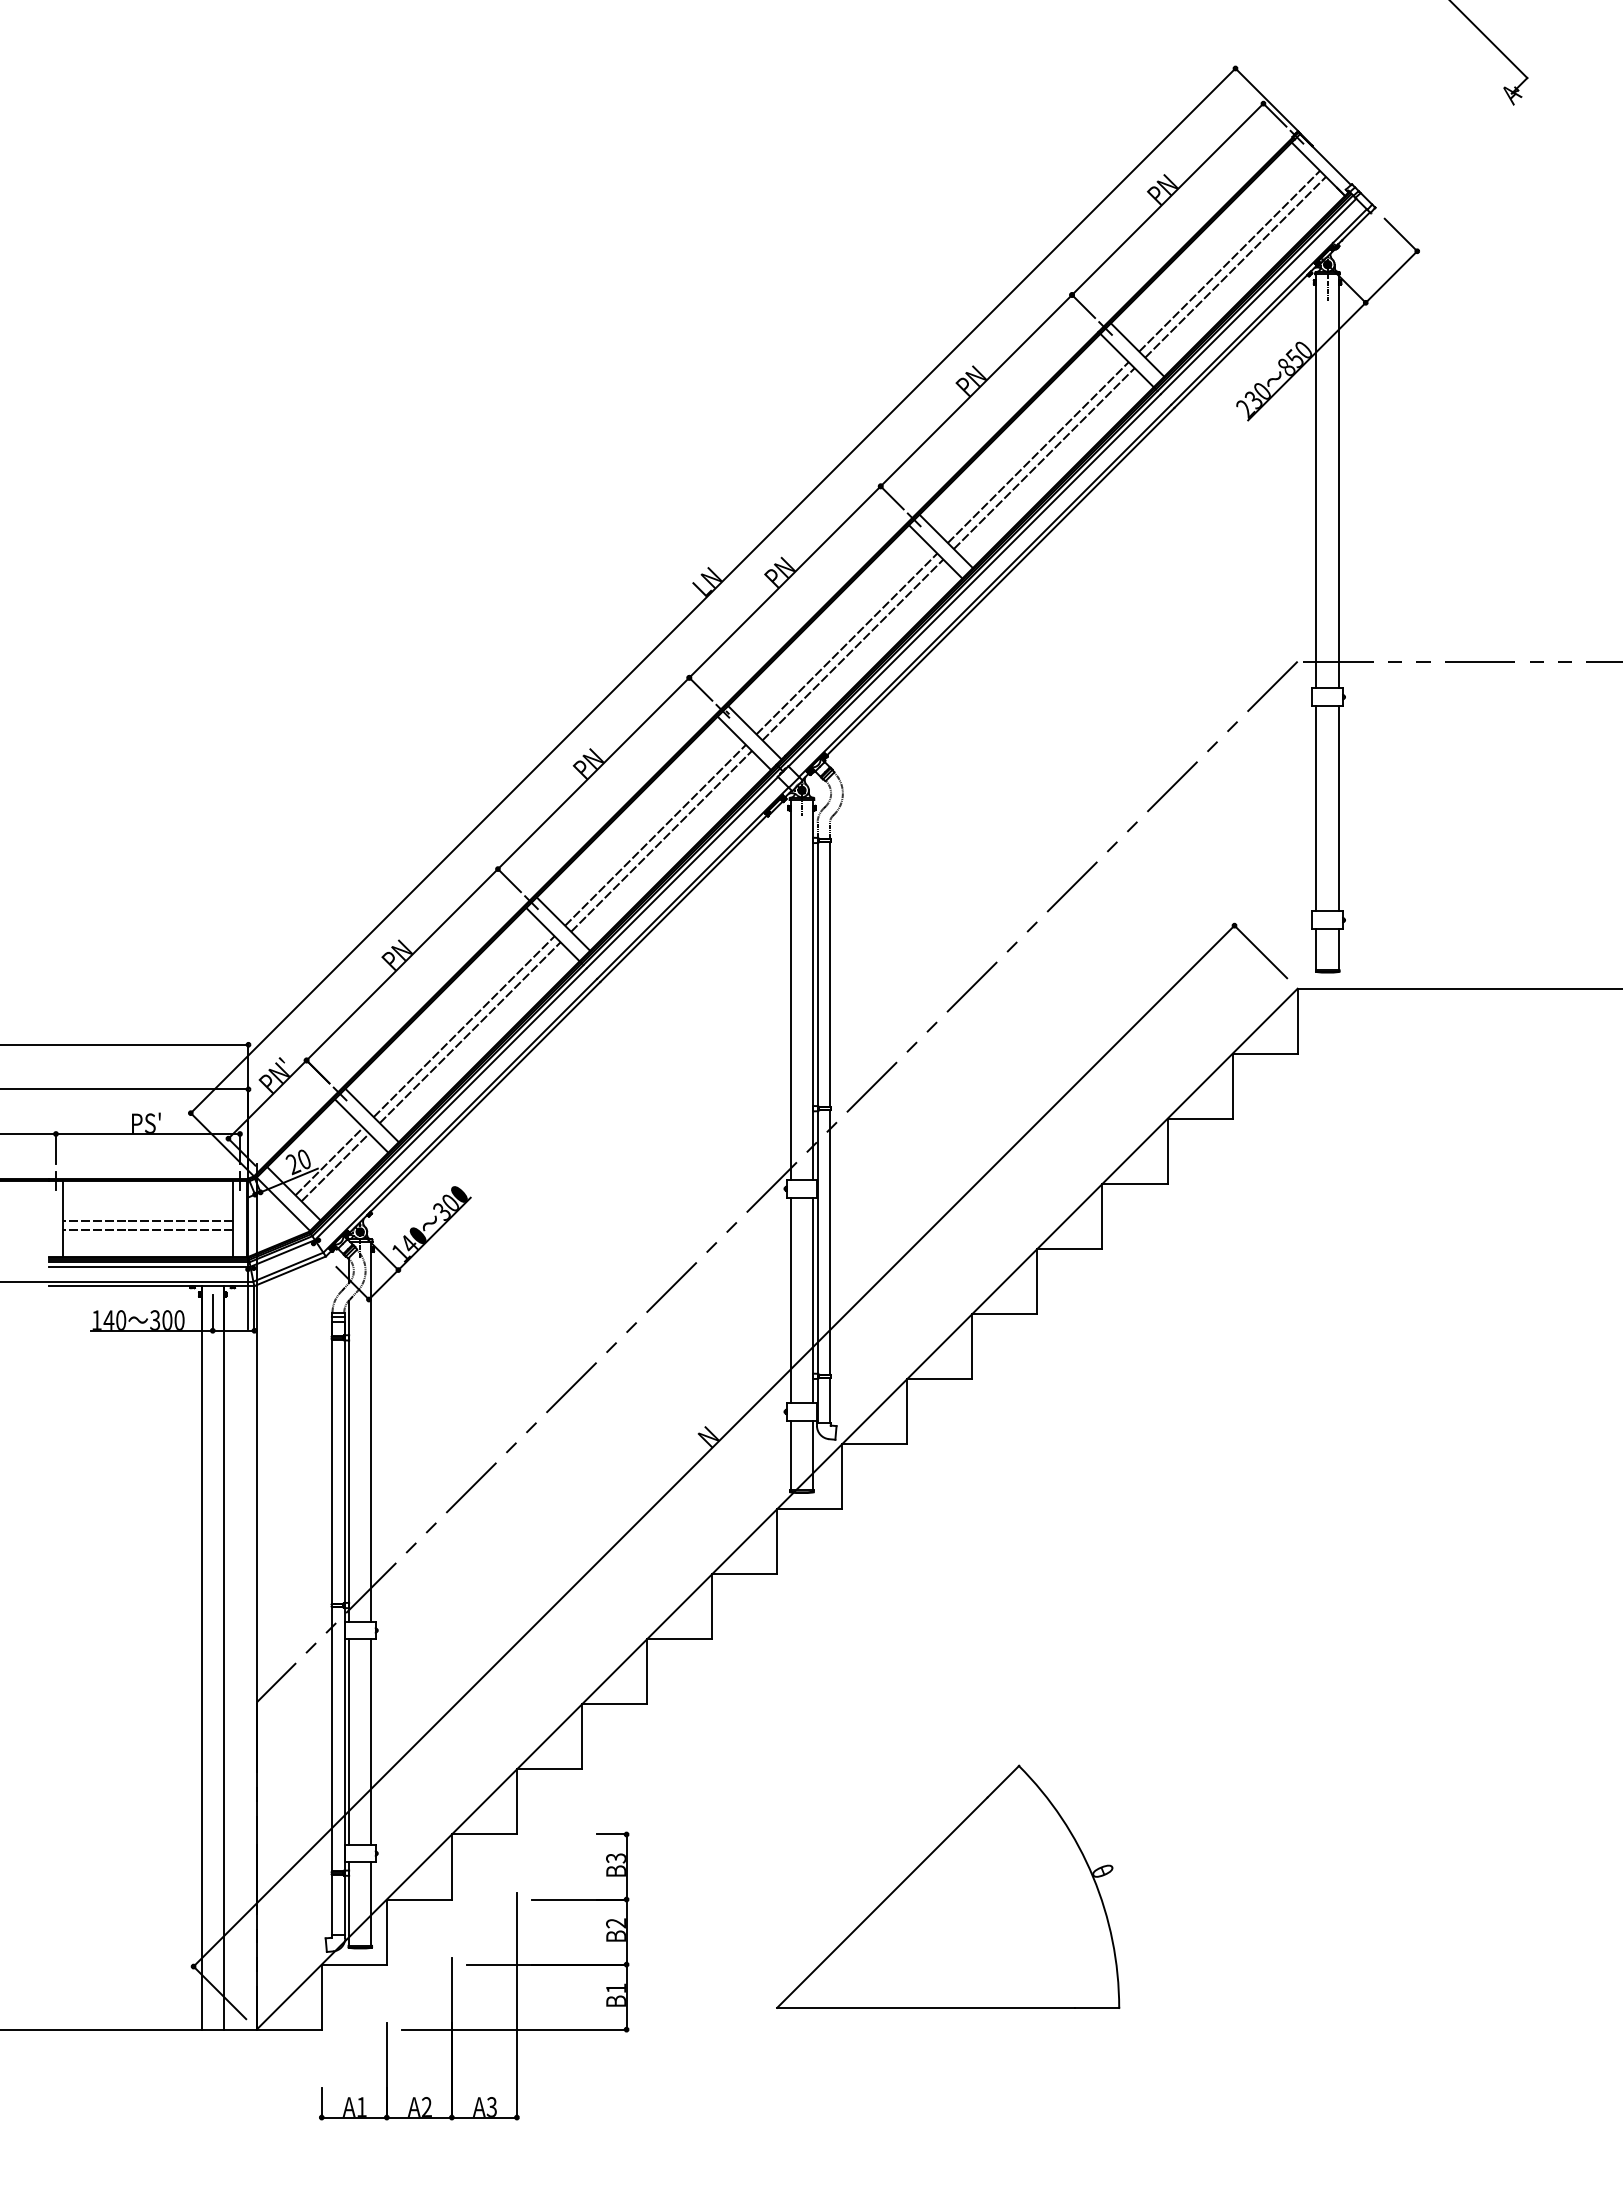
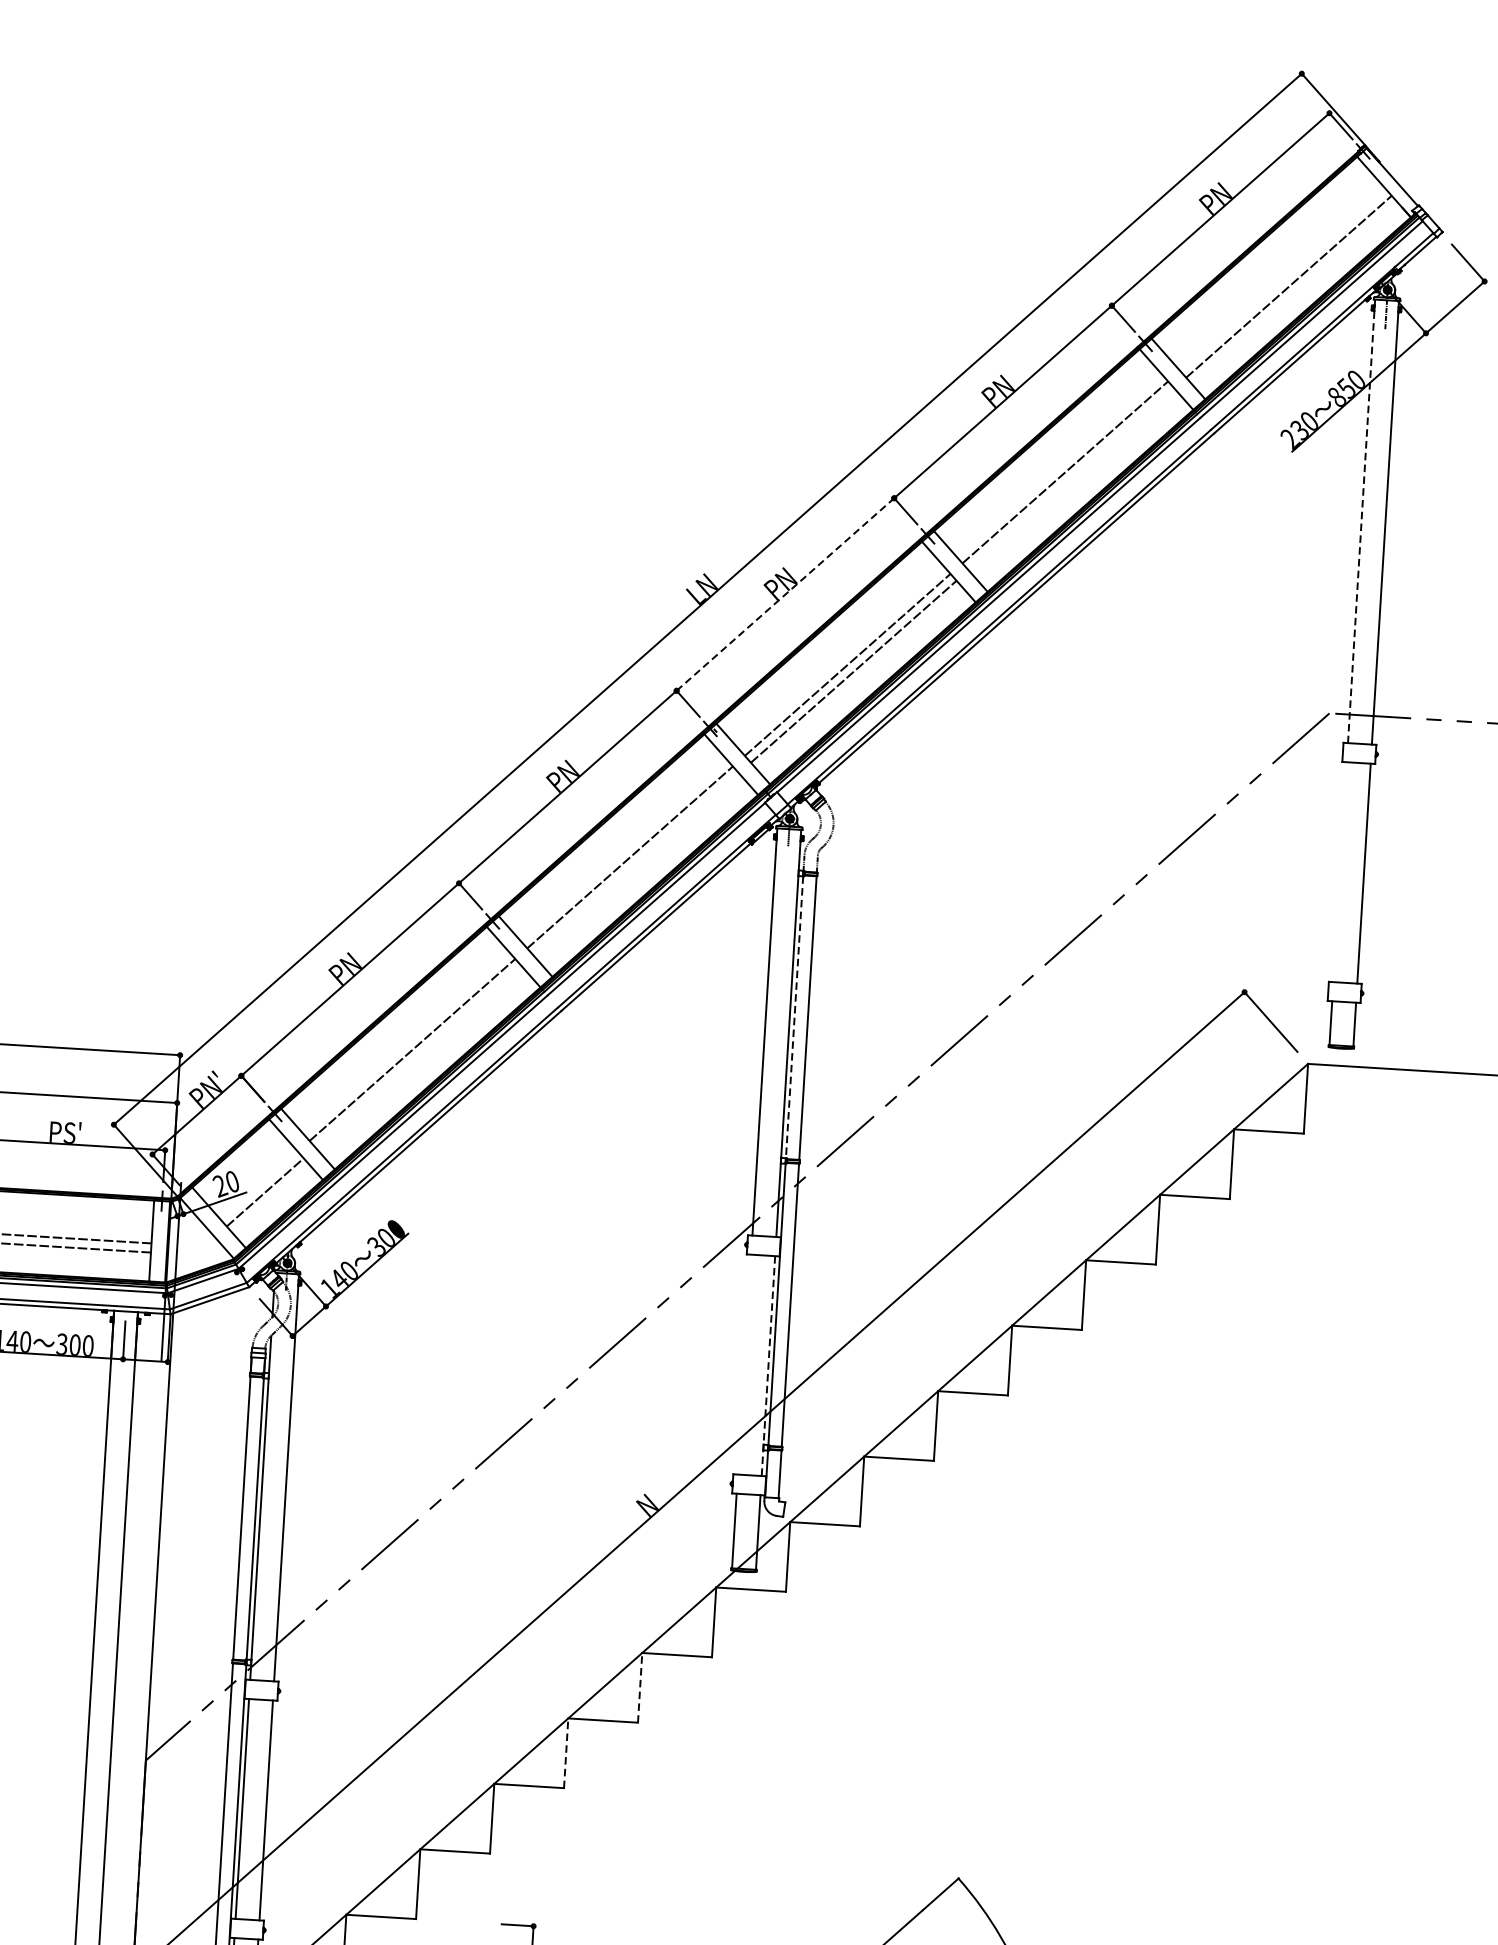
line: (1229, 260) -> (1282, 279), removed
line: (1043, 458) -> (1070, 479), removed
line: (1316, 481) -> (1361, 521), solid -> dashed
line: (785, 581) -> (785, 593), solid -> dashed
line: (1316, 808) -> (1340, 872), removed
line: (661, 840) -> (636, 863), removed
line: (817, 974) -> (794, 1017), solid -> dashed
line: (469, 1032) -> (417, 1056), removed
line: (329, 1161) -> (259, 1185), removed
line: (790, 1299) -> (744, 1363), removed
line: (813, 1300) -> (768, 1366), solid -> dashed
line: (712, 1606) -> (640, 1687), solid -> dashed
line: (647, 1671) -> (566, 1752), solid -> dashed

